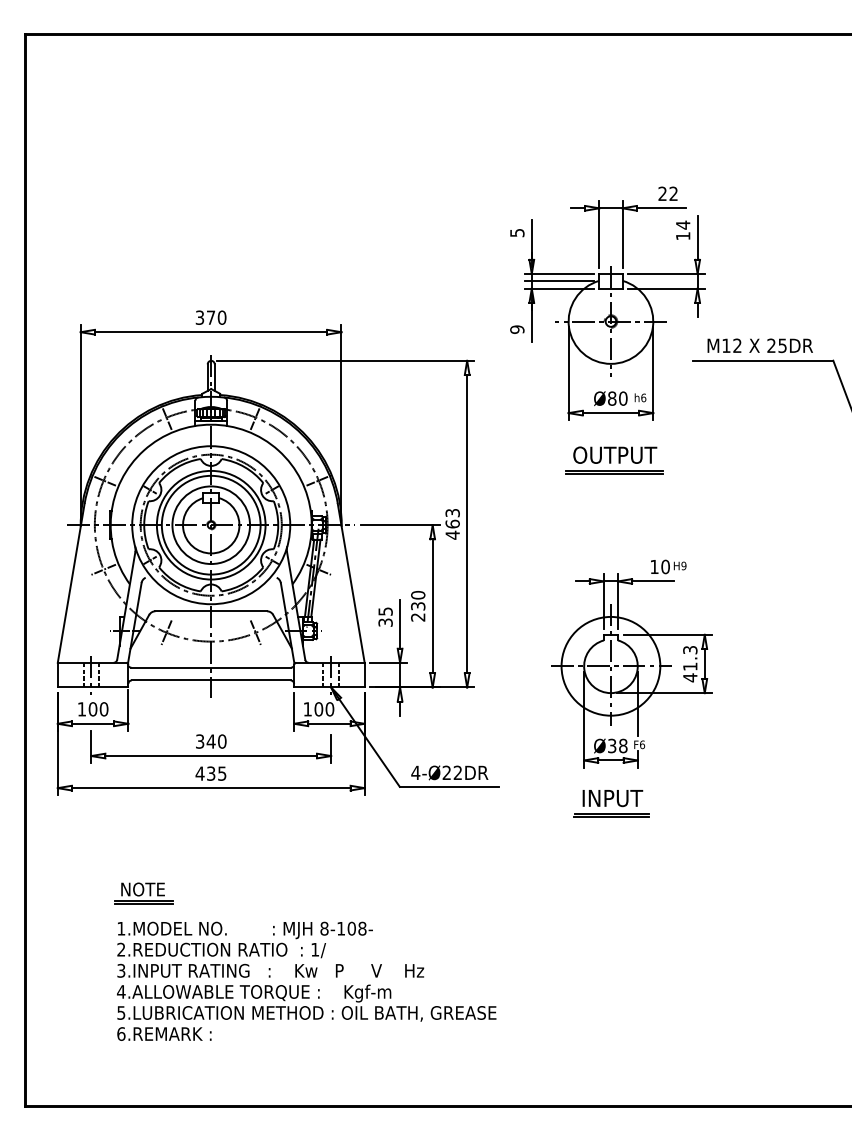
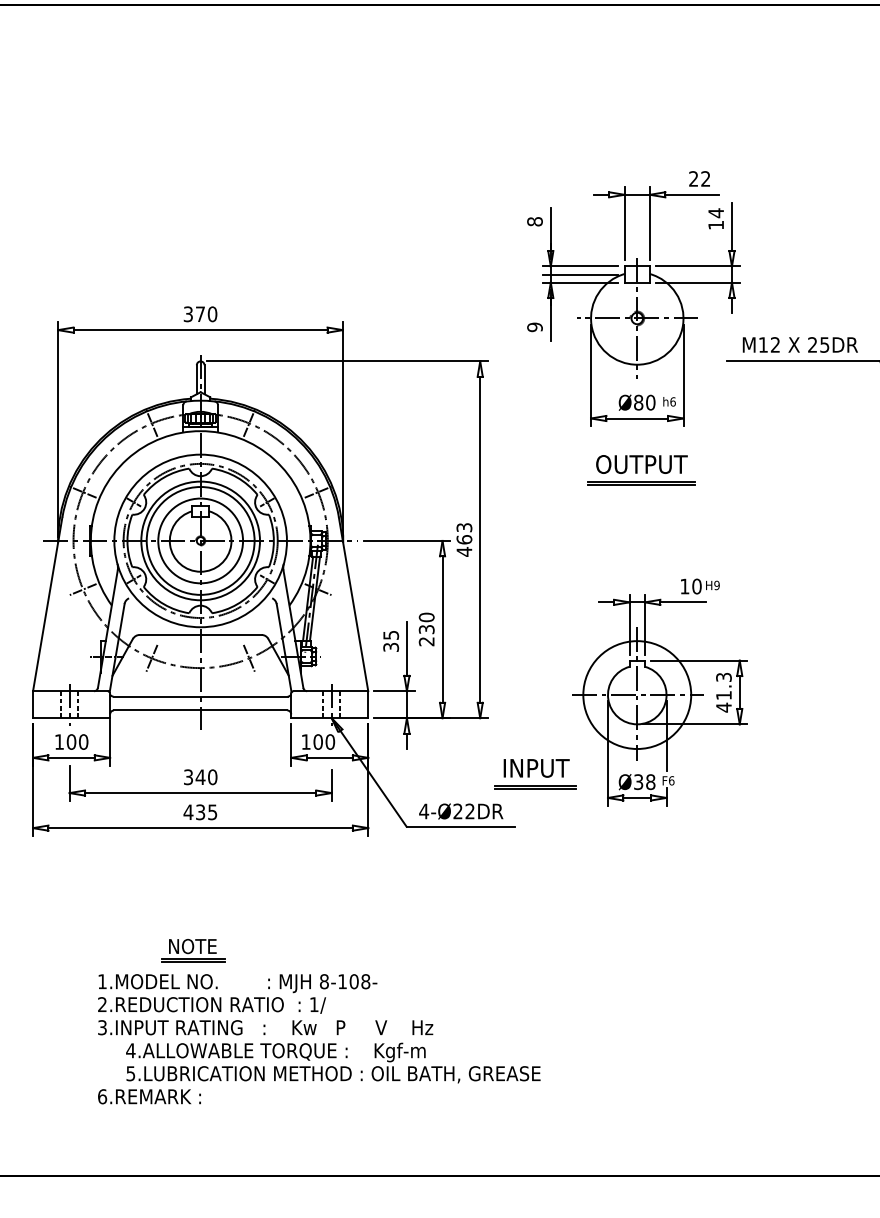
text: (517, 232) -> (535, 221), 5 -> 8
part: (611, 803) -> (535, 773), moved
part: (143, 893) -> (193, 950), moved
text: (306, 1002) -> (333, 1062), moved

